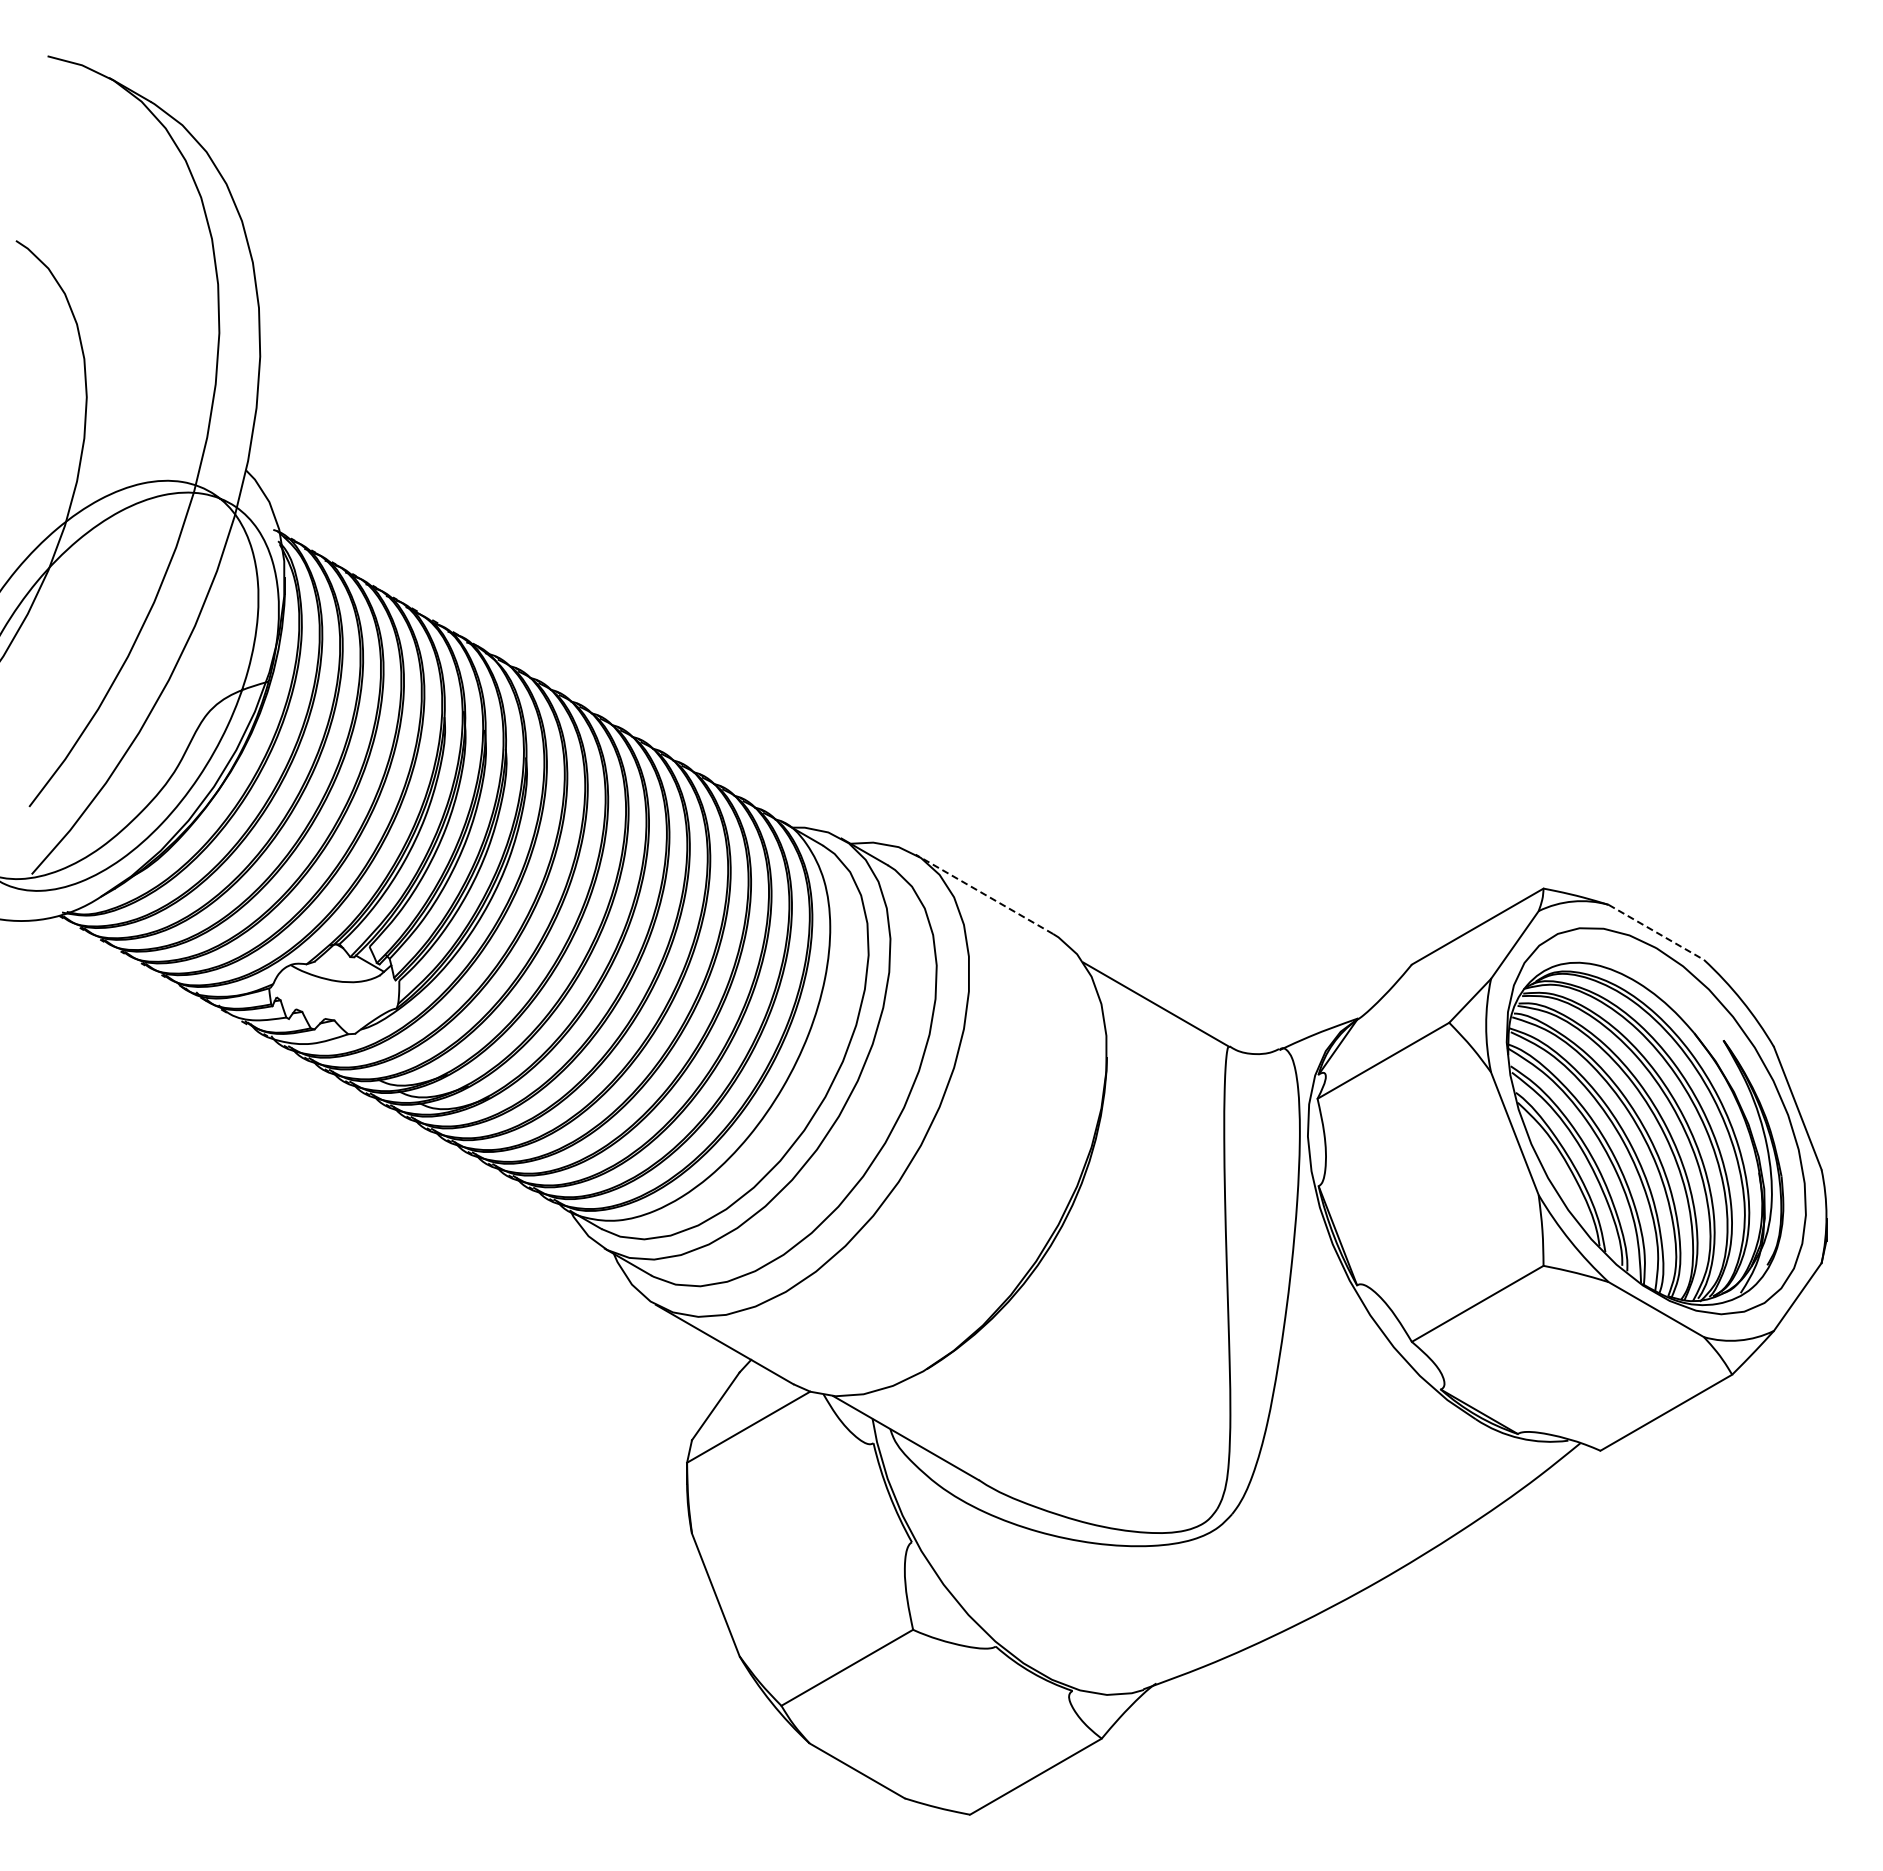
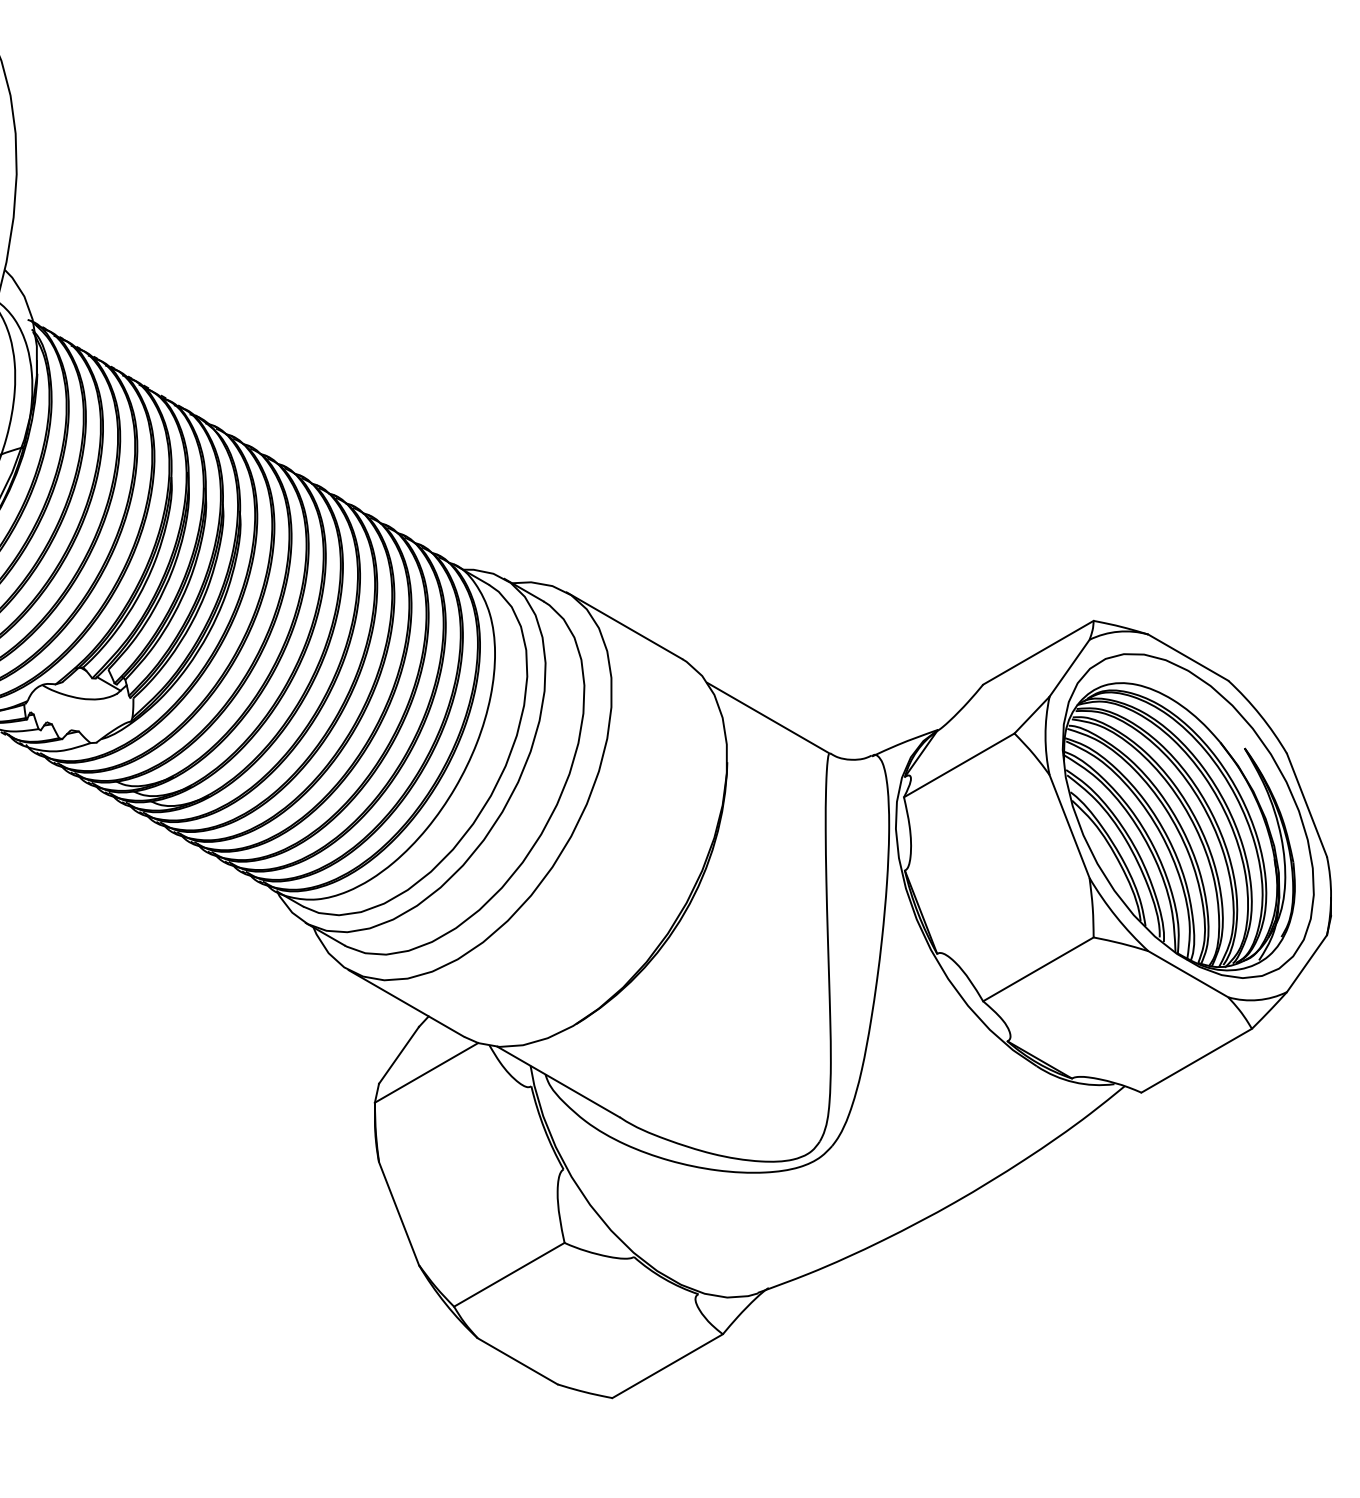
line: (984, 894) -> (624, 625), dashed -> solid
line: (1656, 932) -> (1188, 657), dashed -> solid

